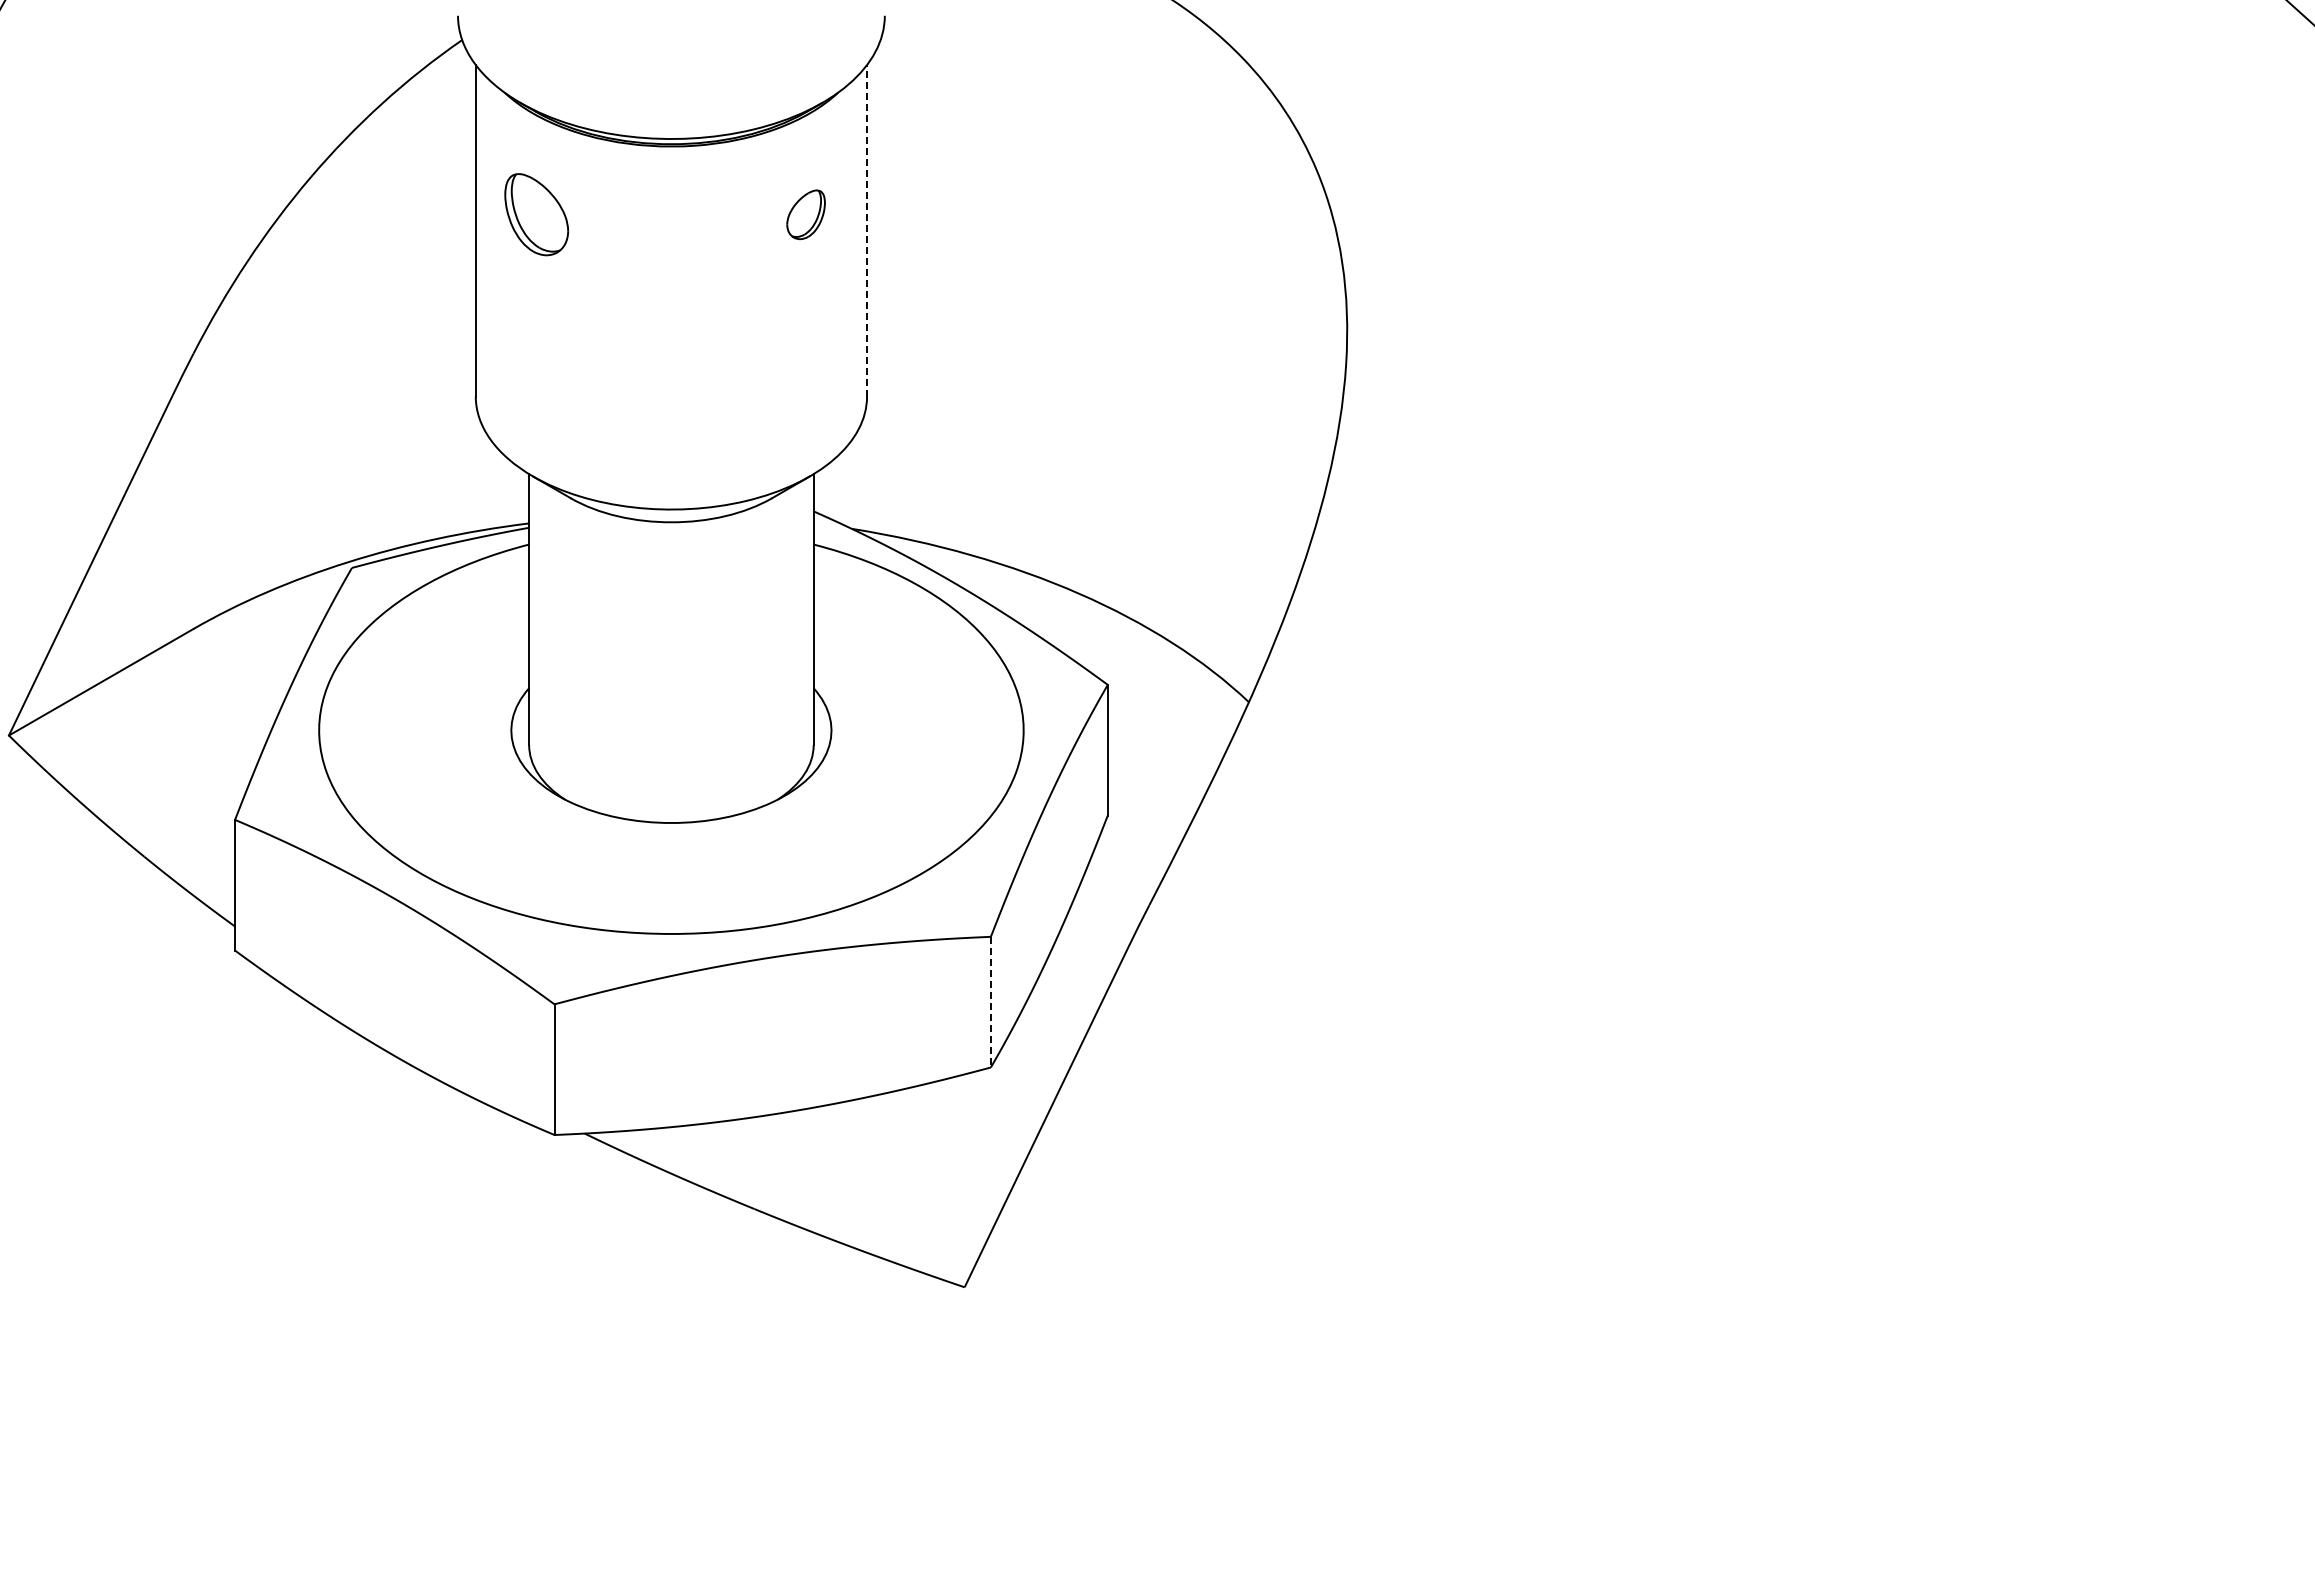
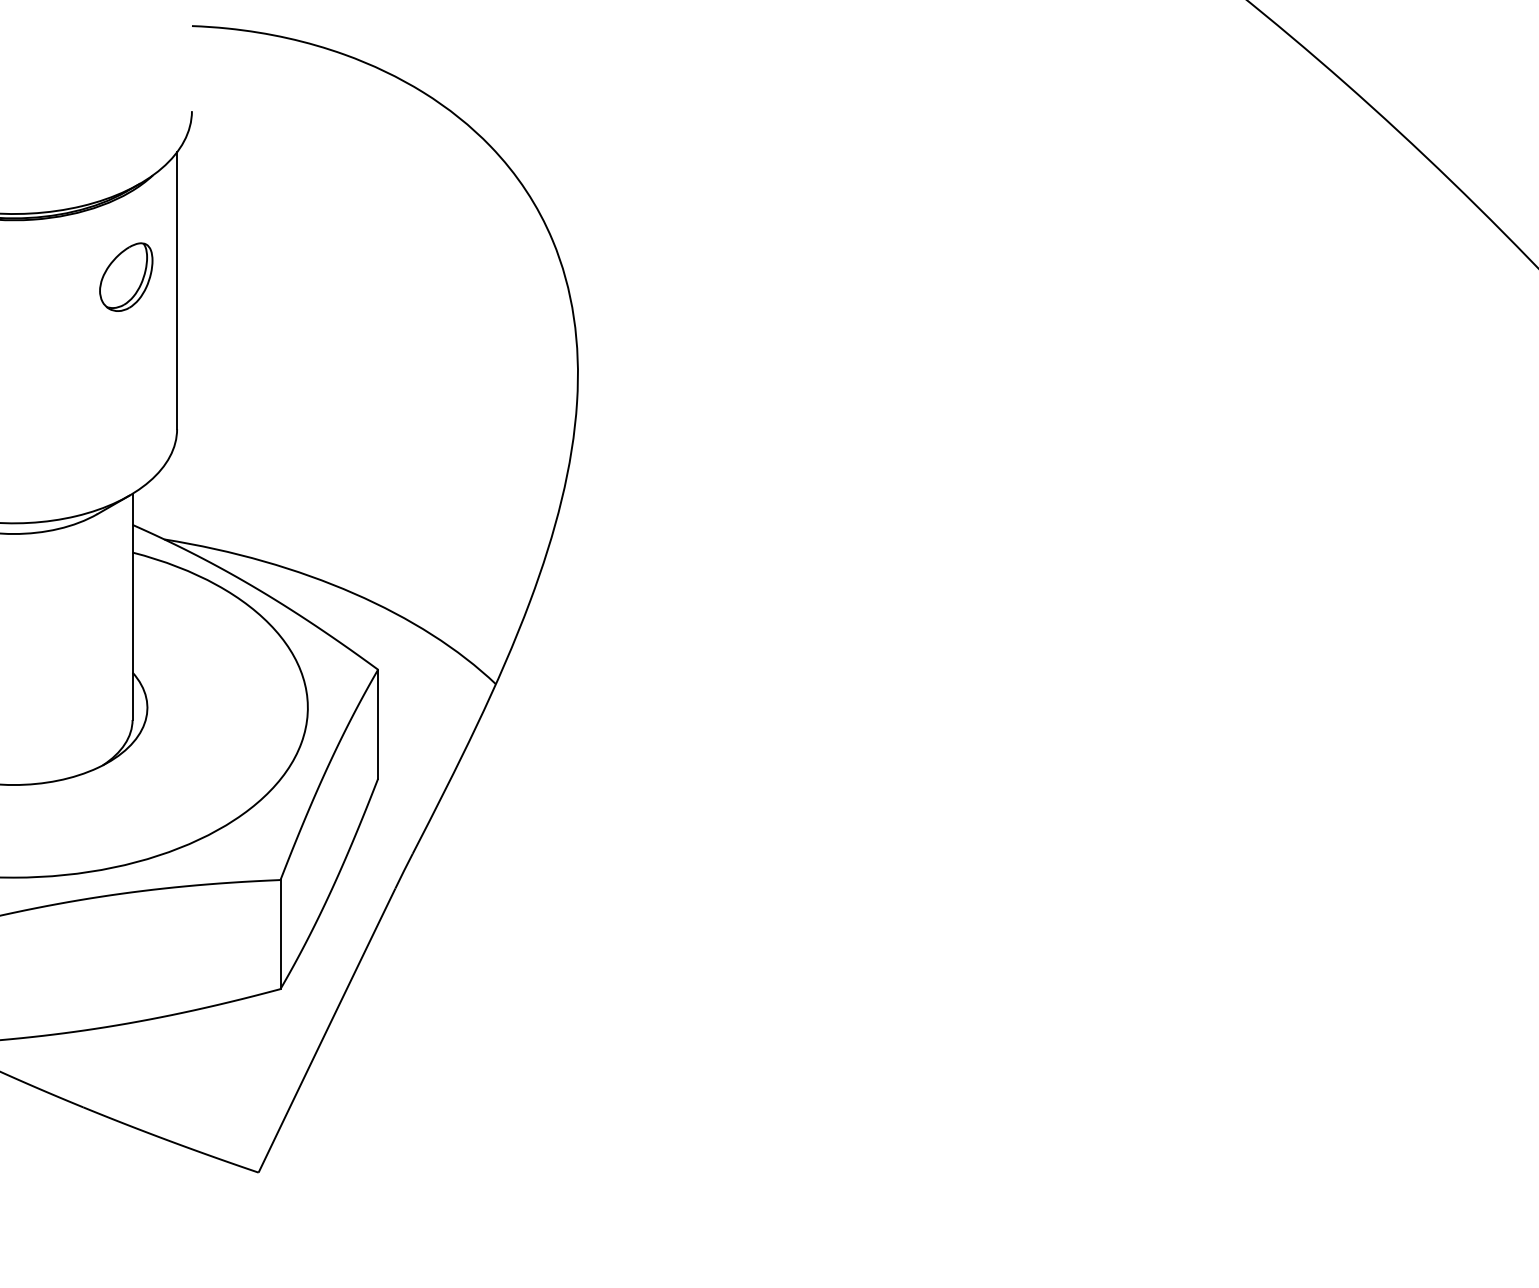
part: (805, 214) -> (125, 277), size x1.67
line: (867, 230) -> (177, 290), dashed -> solid
line: (990, 1002) -> (280, 934), dashed -> solid

